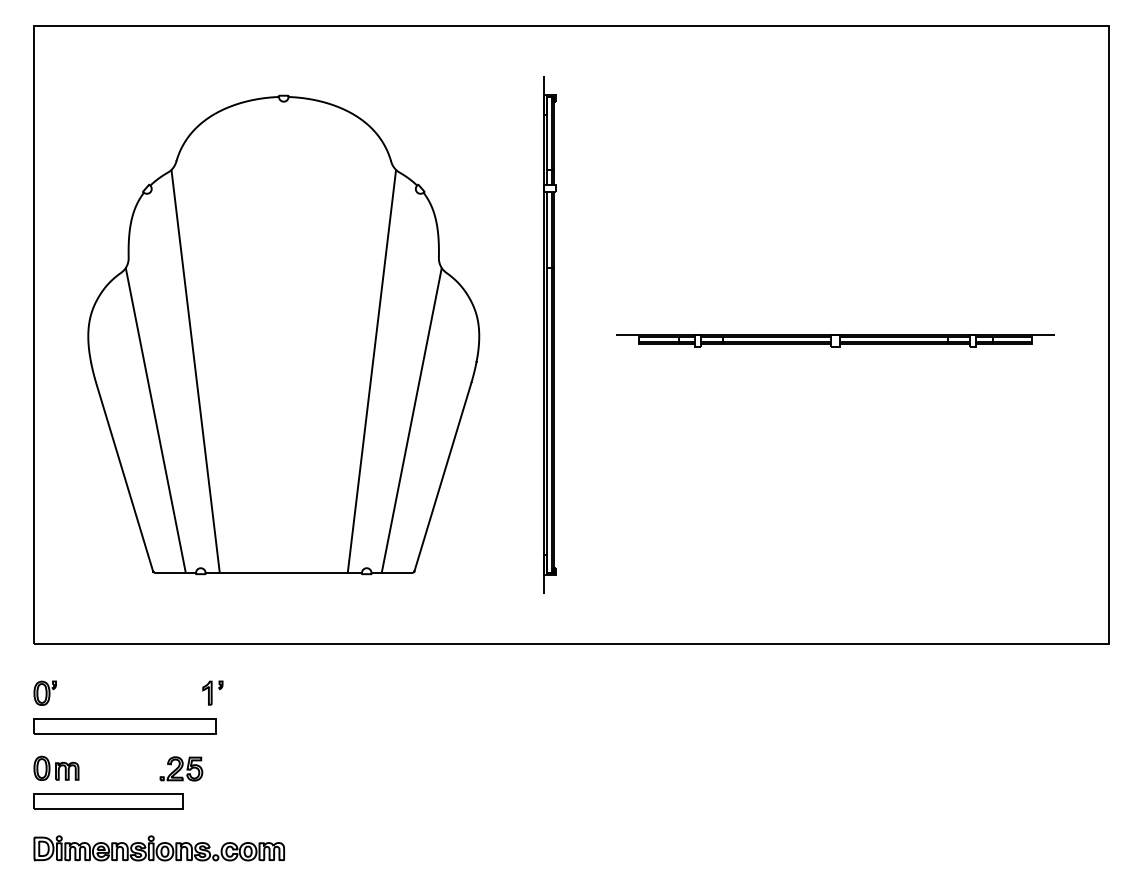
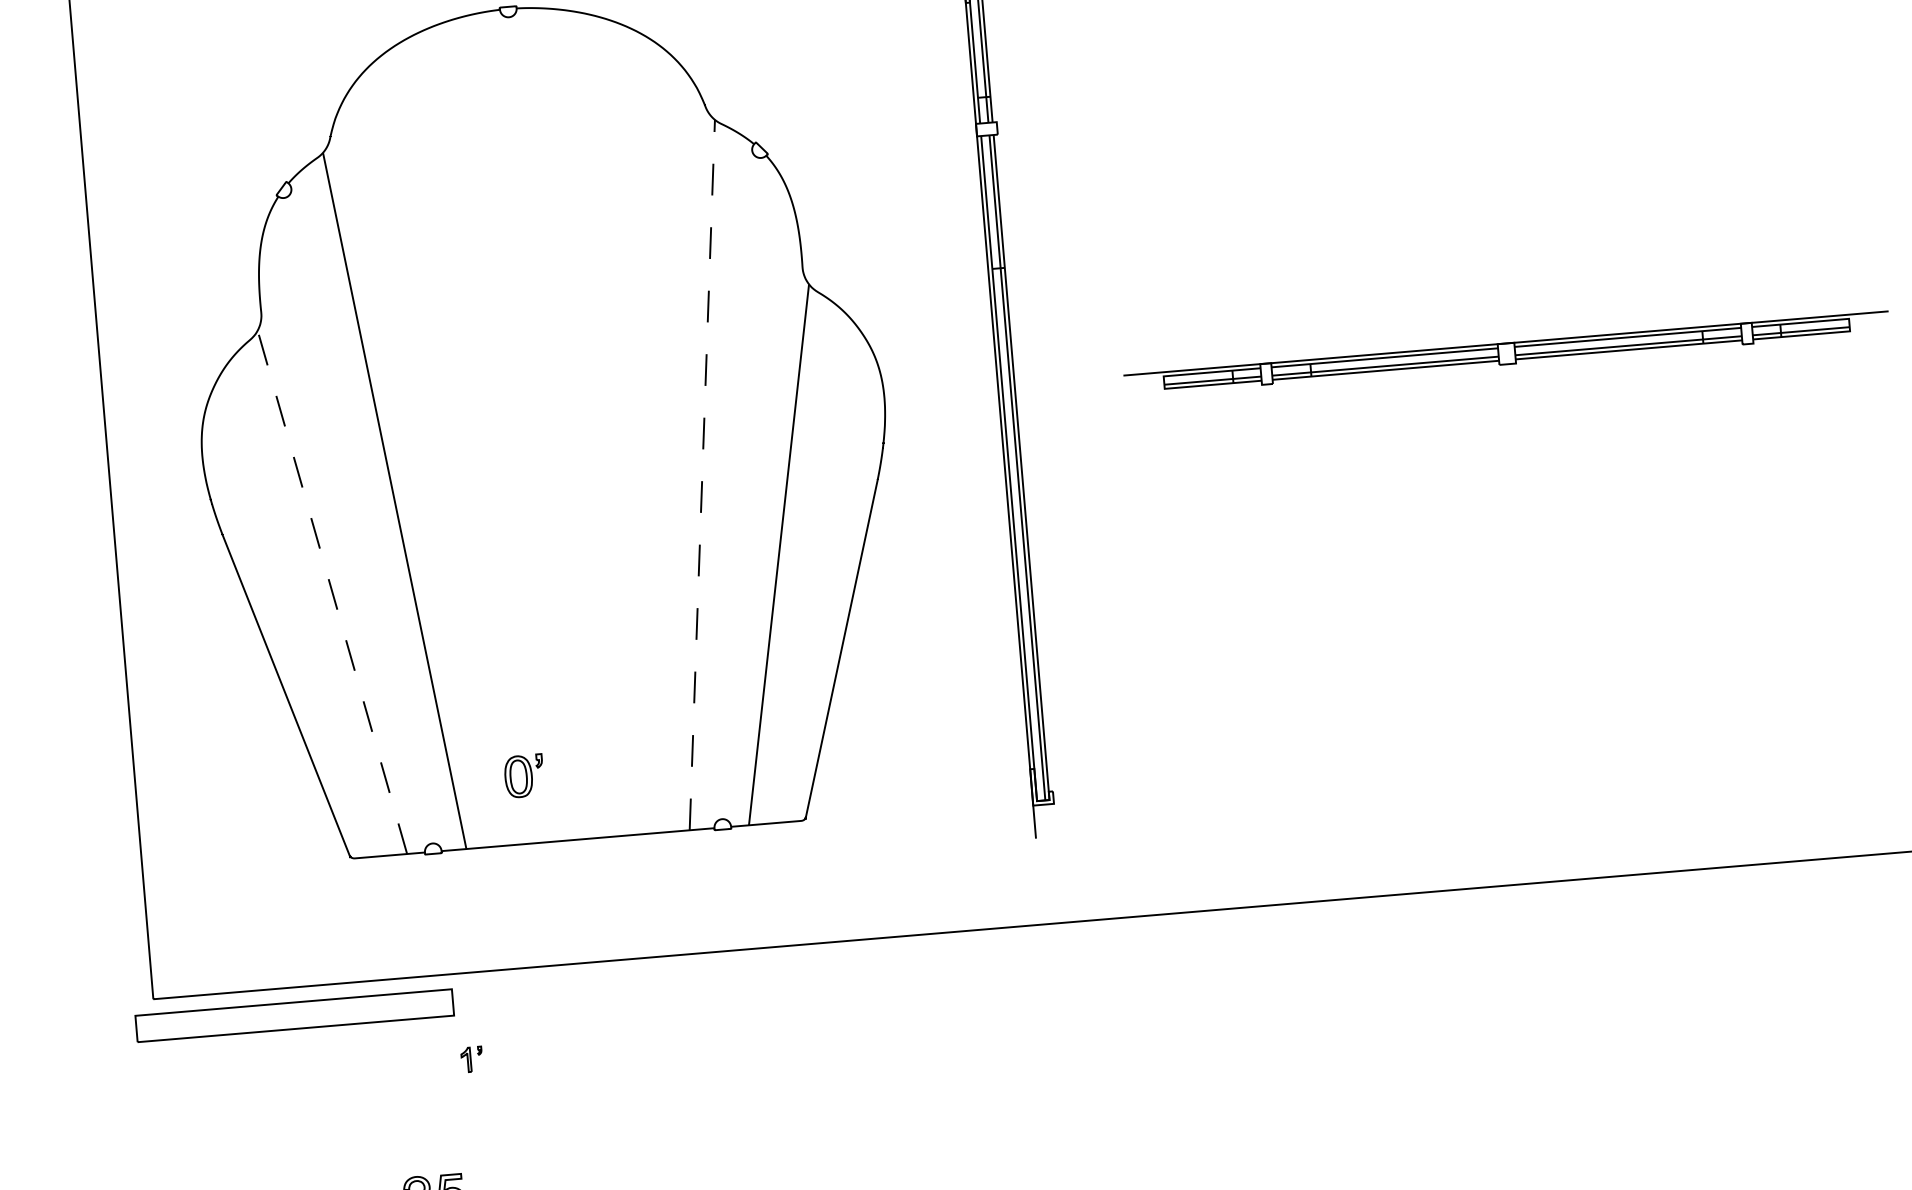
line: (371, 371) -> (701, 475), solid -> dashed
line: (155, 420) -> (331, 592), solid -> dashed
part: (44, 692) -> (522, 774), moved
part: (212, 692) -> (471, 1058), size x0.6
part: (124, 726) -> (293, 1015), moved

